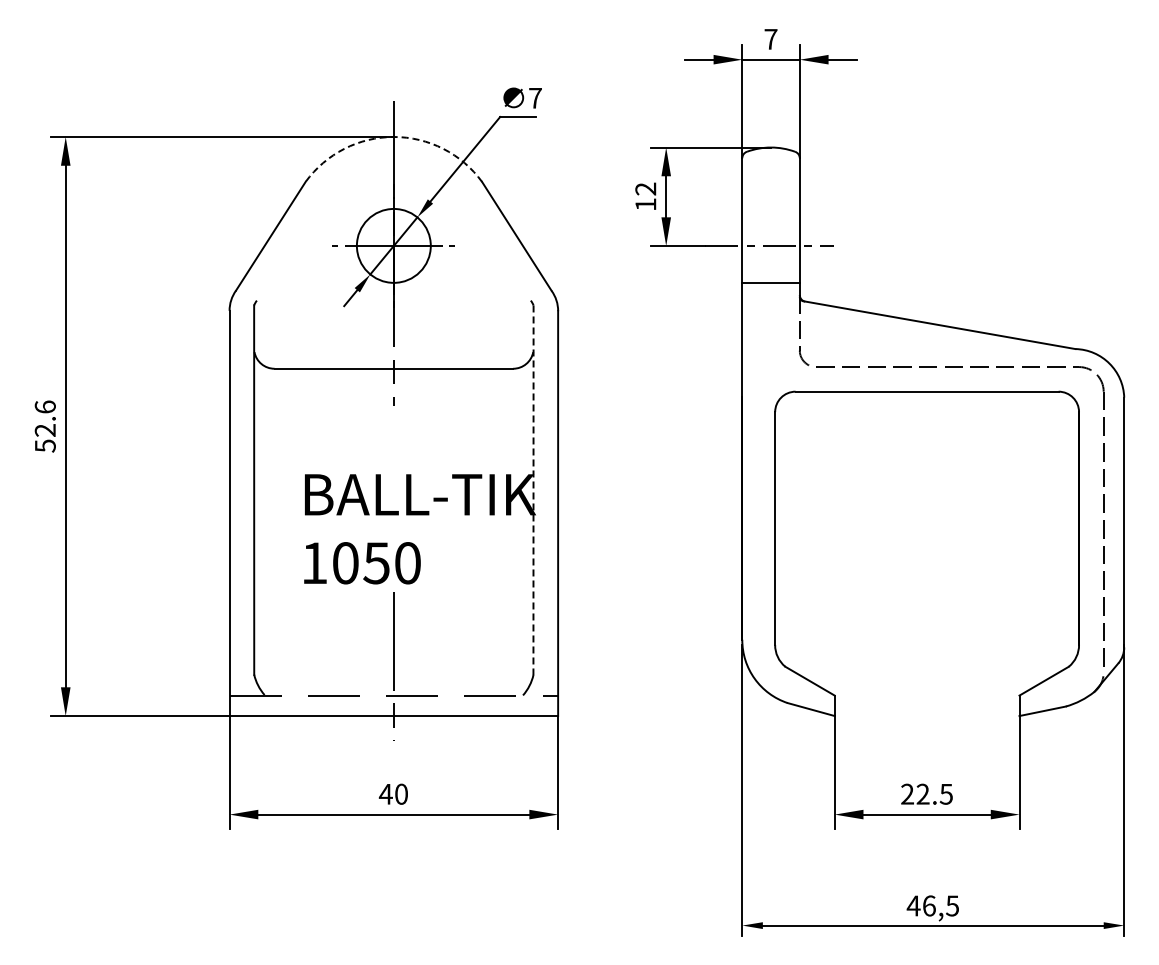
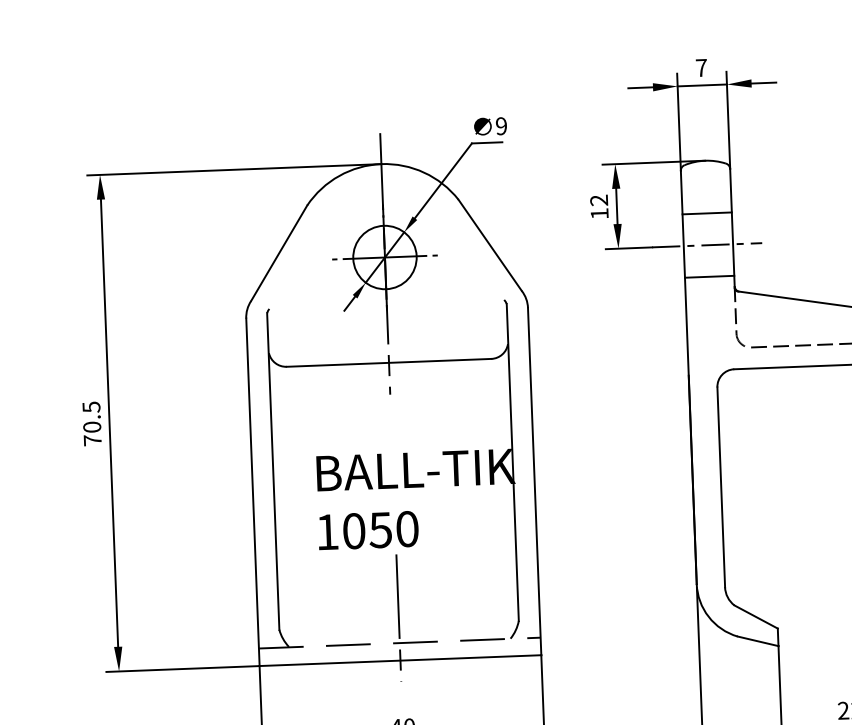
text: (535, 97) -> (501, 125), 7 -> 9
arc: (393, 136) -> (381, 163), dashed -> solid
line: (770, 208) -> (706, 213), added
text: (44, 426) -> (91, 423), 52.6 -> 70.5
line: (533, 490) -> (512, 462), dashed -> solid

